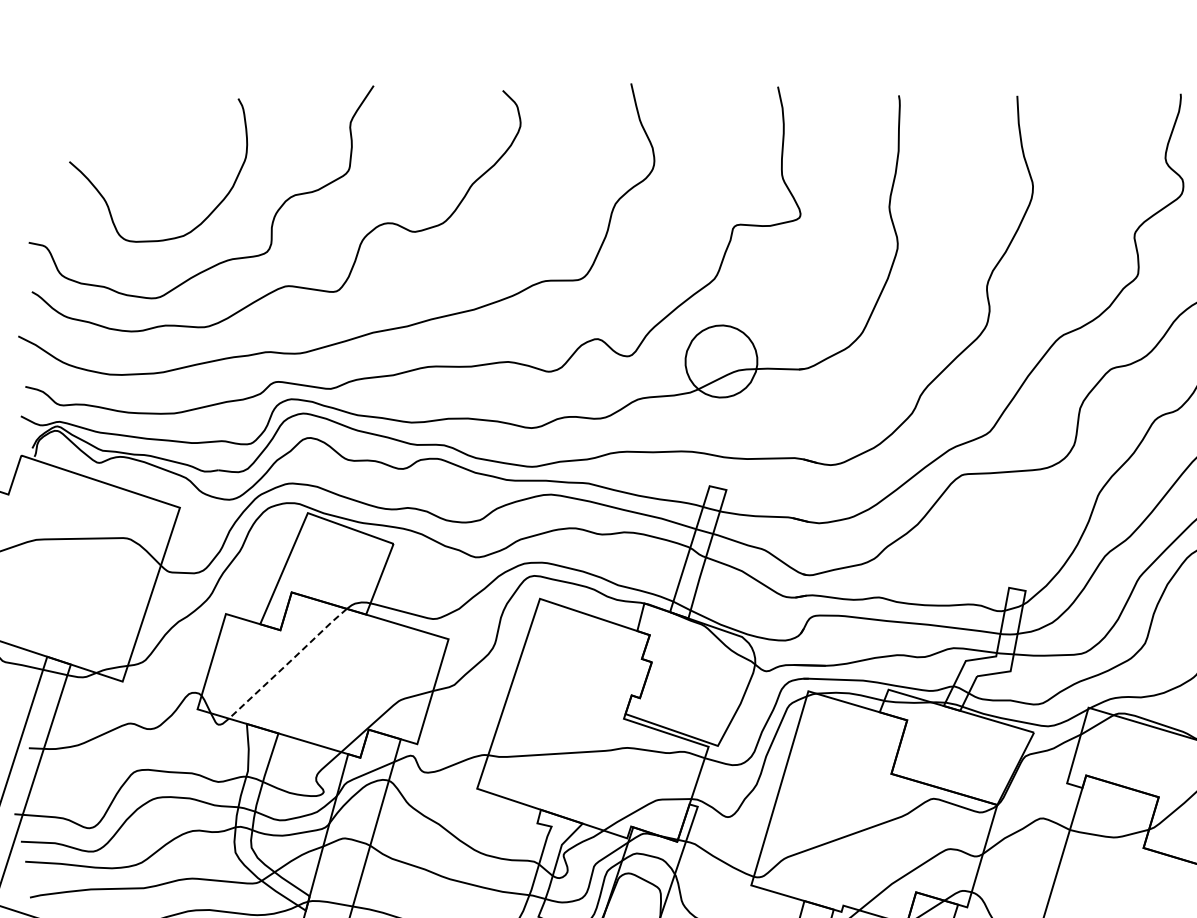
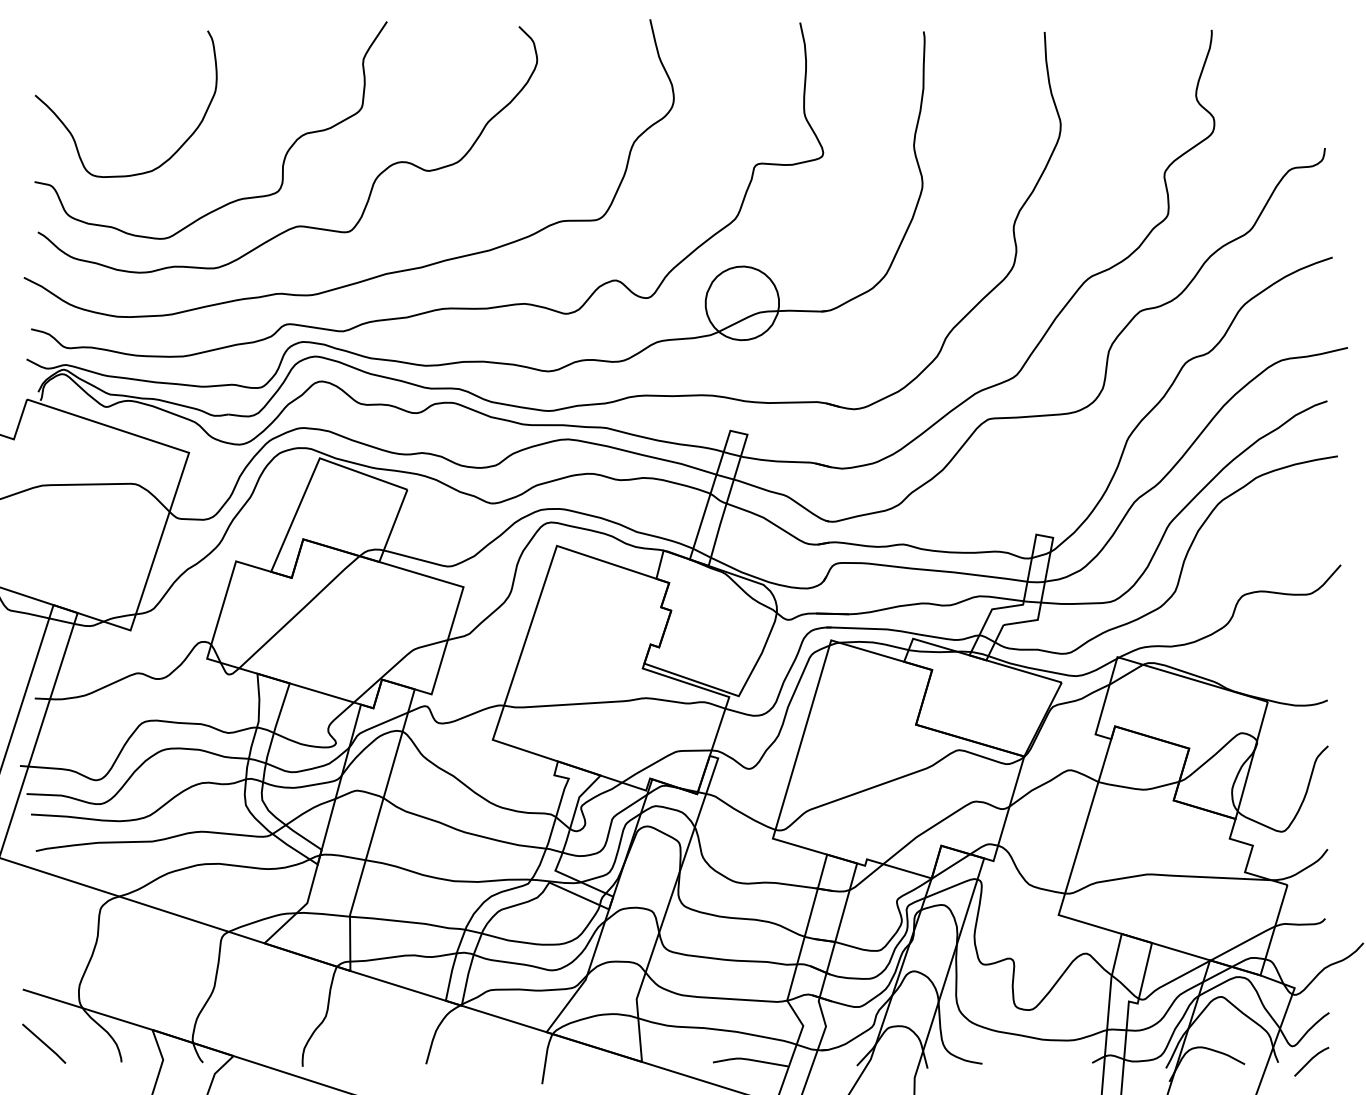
curve: (104, 198) -> (71, 132), moved
line: (288, 663) -> (300, 611), dashed -> solid

